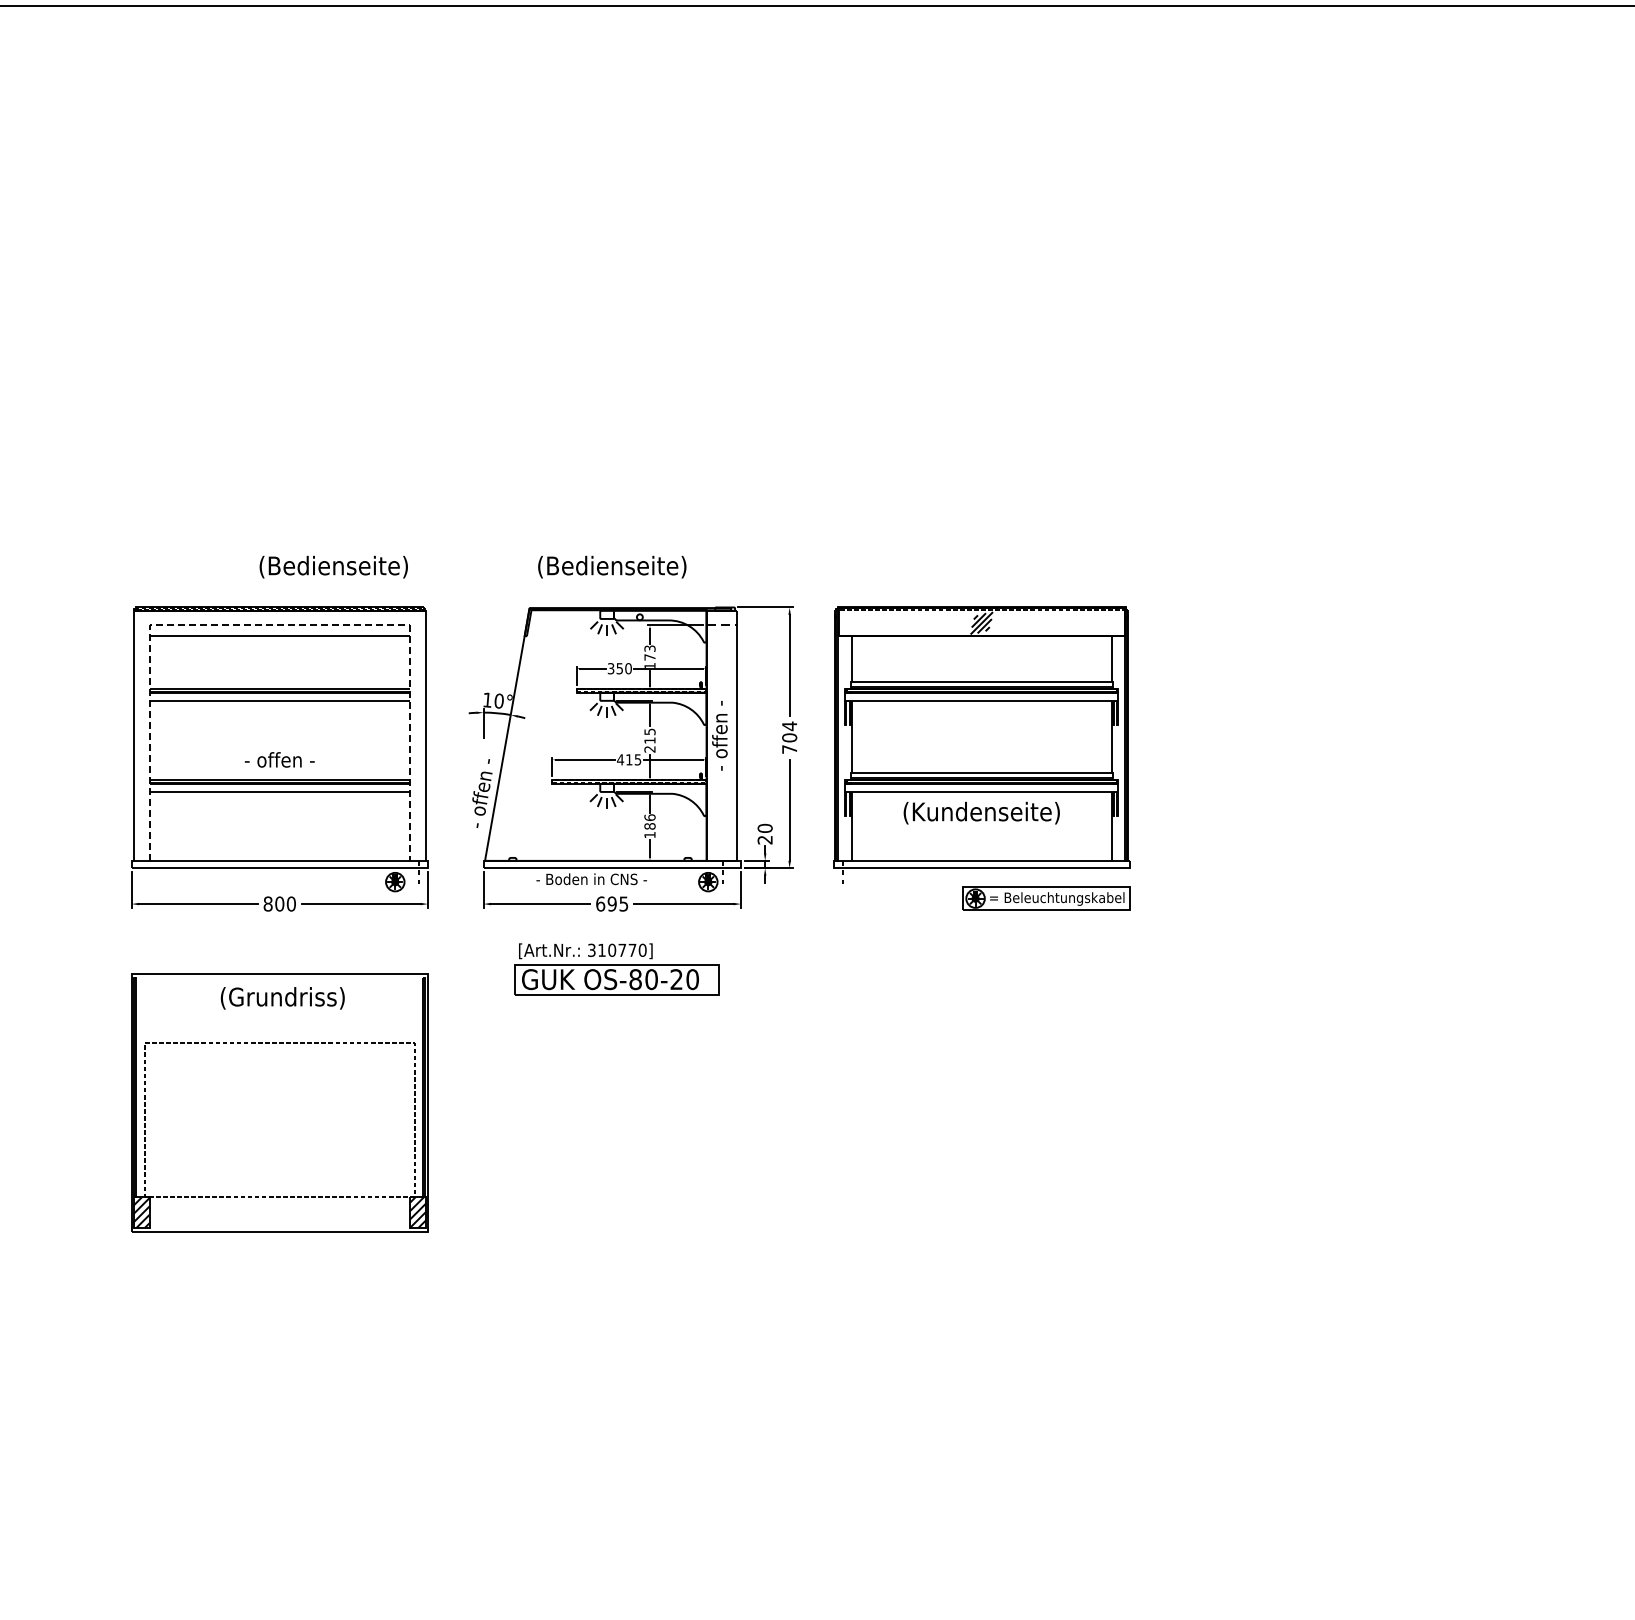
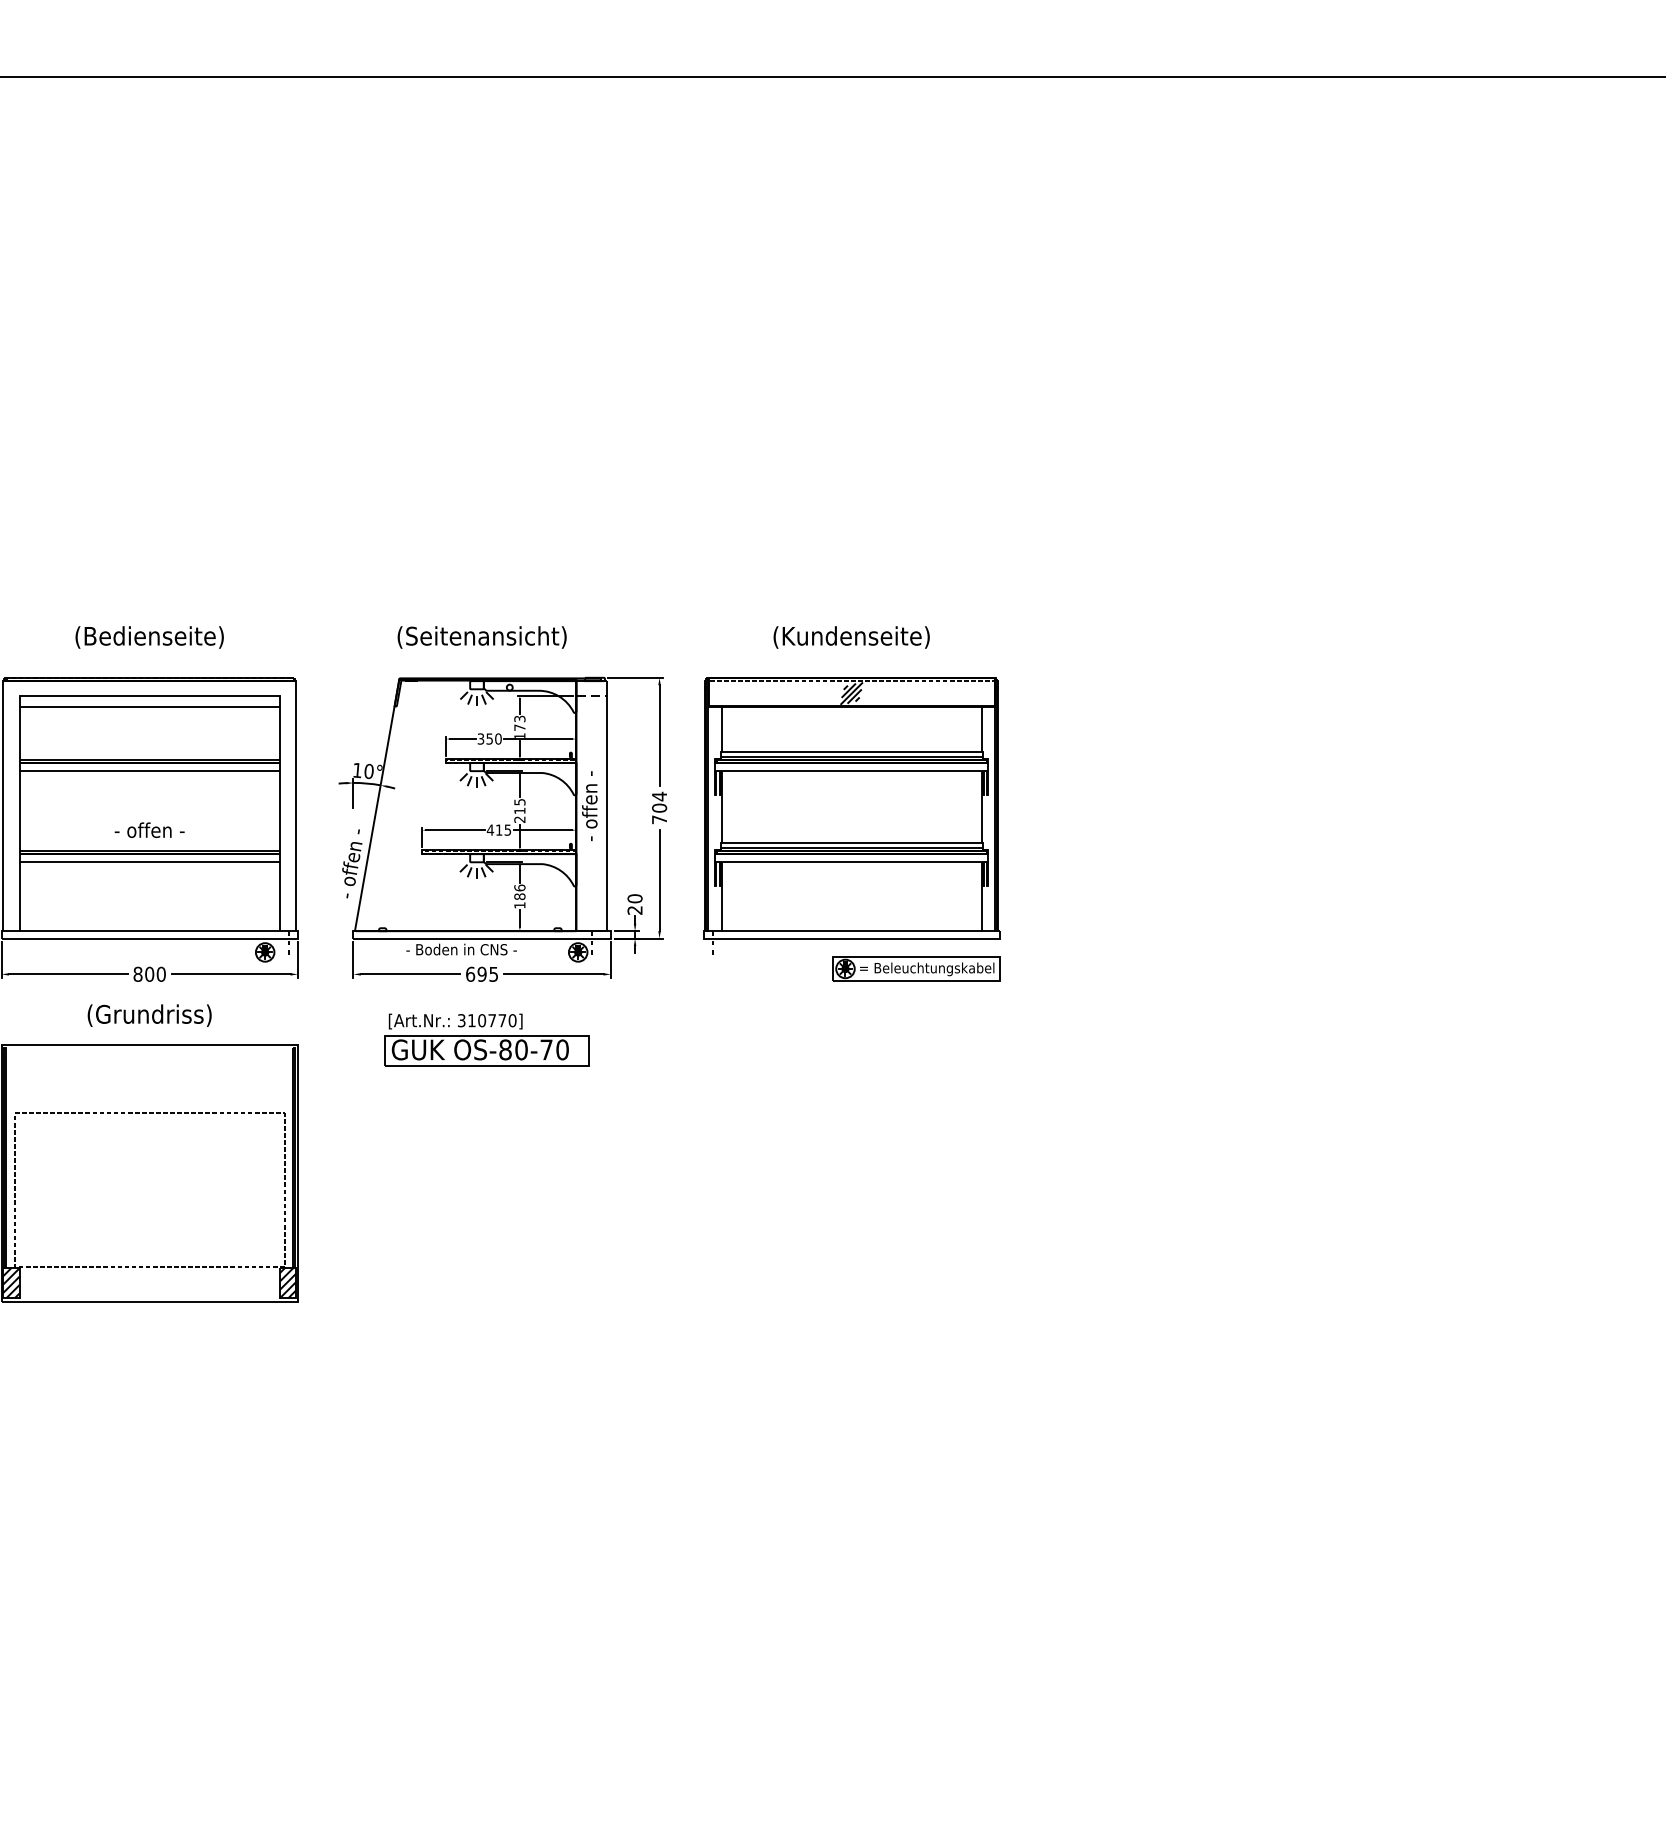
text: (333, 567) -> (149, 637), moved
text: (611, 567) -> (481, 637), (Bedienseite) -> (Seitenansicht)
line: (280, 625) -> (150, 695), dashed -> solid
text: (981, 813) -> (851, 637), moved
text: (676, 979) -> (546, 1049), OS-80-20 -> OS-80-70
text: (282, 998) -> (149, 1015), moved

